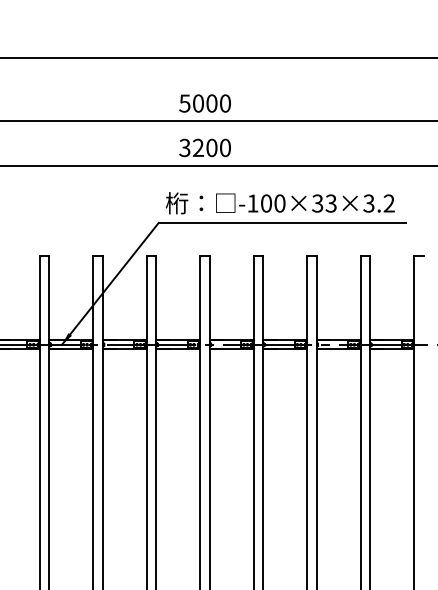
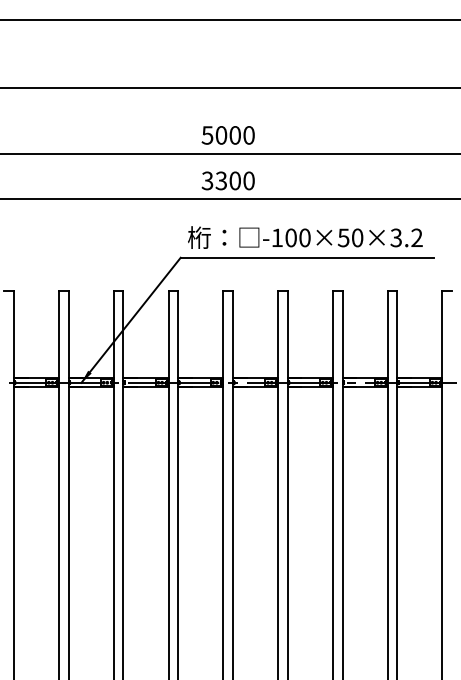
text: (198, 148) -> (221, 181), 3200 -> 3300
text: (324, 203) -> (350, 237), -100×33×3.2 -> -100×50×3.2

